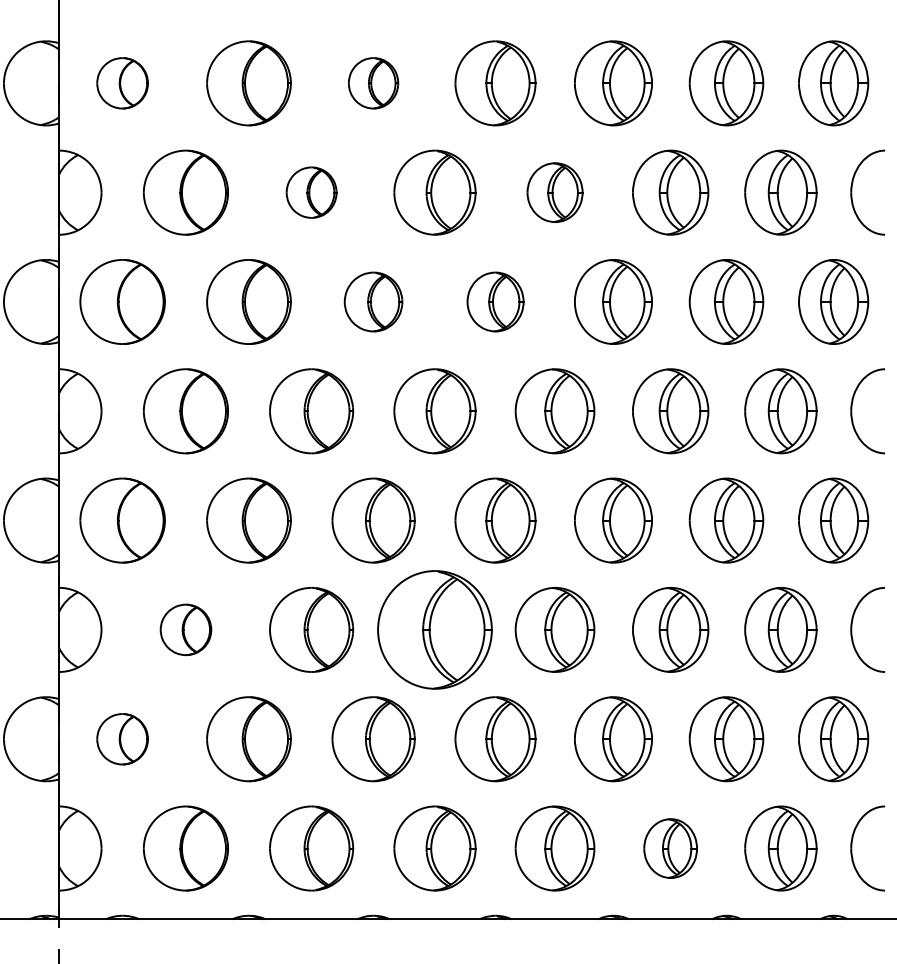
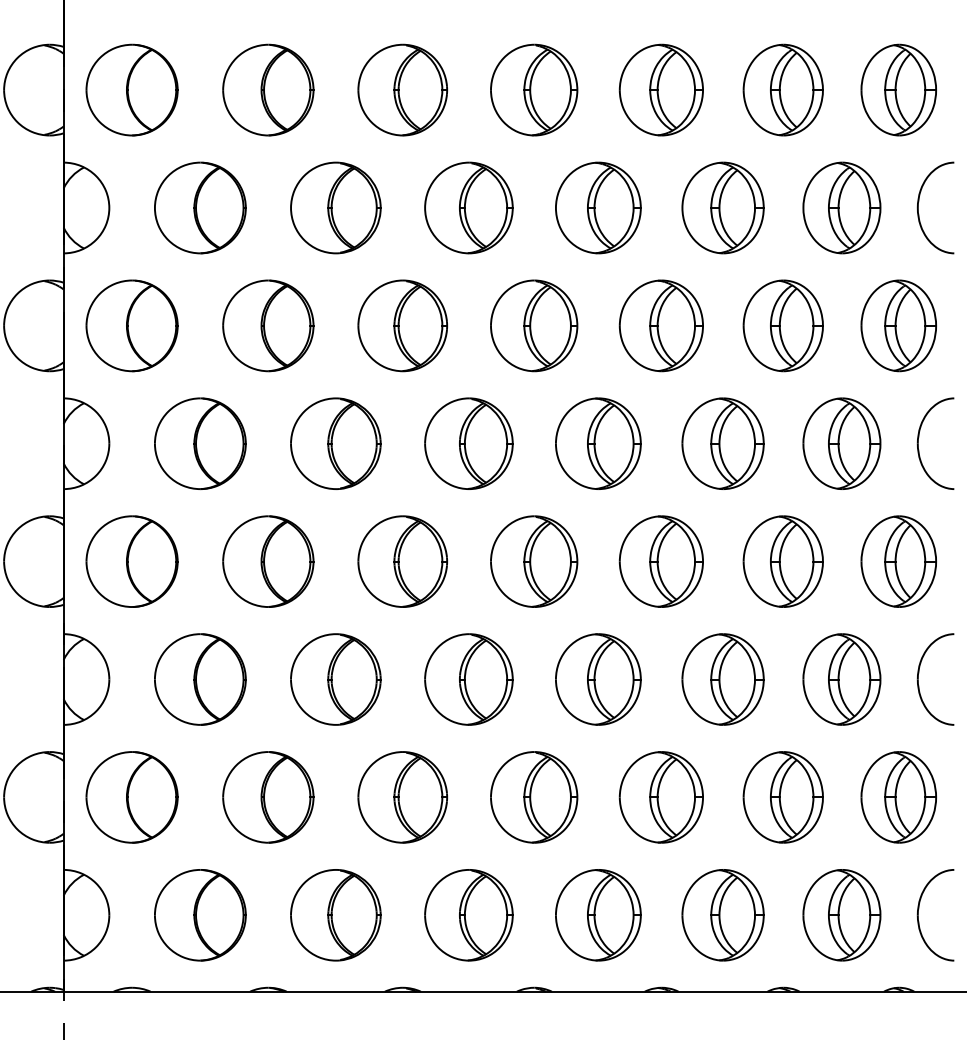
part: (122, 82) -> (131, 89), size x1.67
part: (373, 82) -> (402, 89), size x1.67
part: (311, 192) -> (335, 207), size x1.67
part: (555, 192) -> (598, 207), size x1.43
part: (373, 301) -> (402, 325), size x1.43
part: (495, 301) -> (534, 325), size x1.43
part: (186, 629) -> (200, 679), size x1.67
part: (434, 629) -> (468, 679), size x0.71
part: (122, 739) -> (131, 797), size x1.67
part: (670, 848) -> (722, 915), size x1.43

